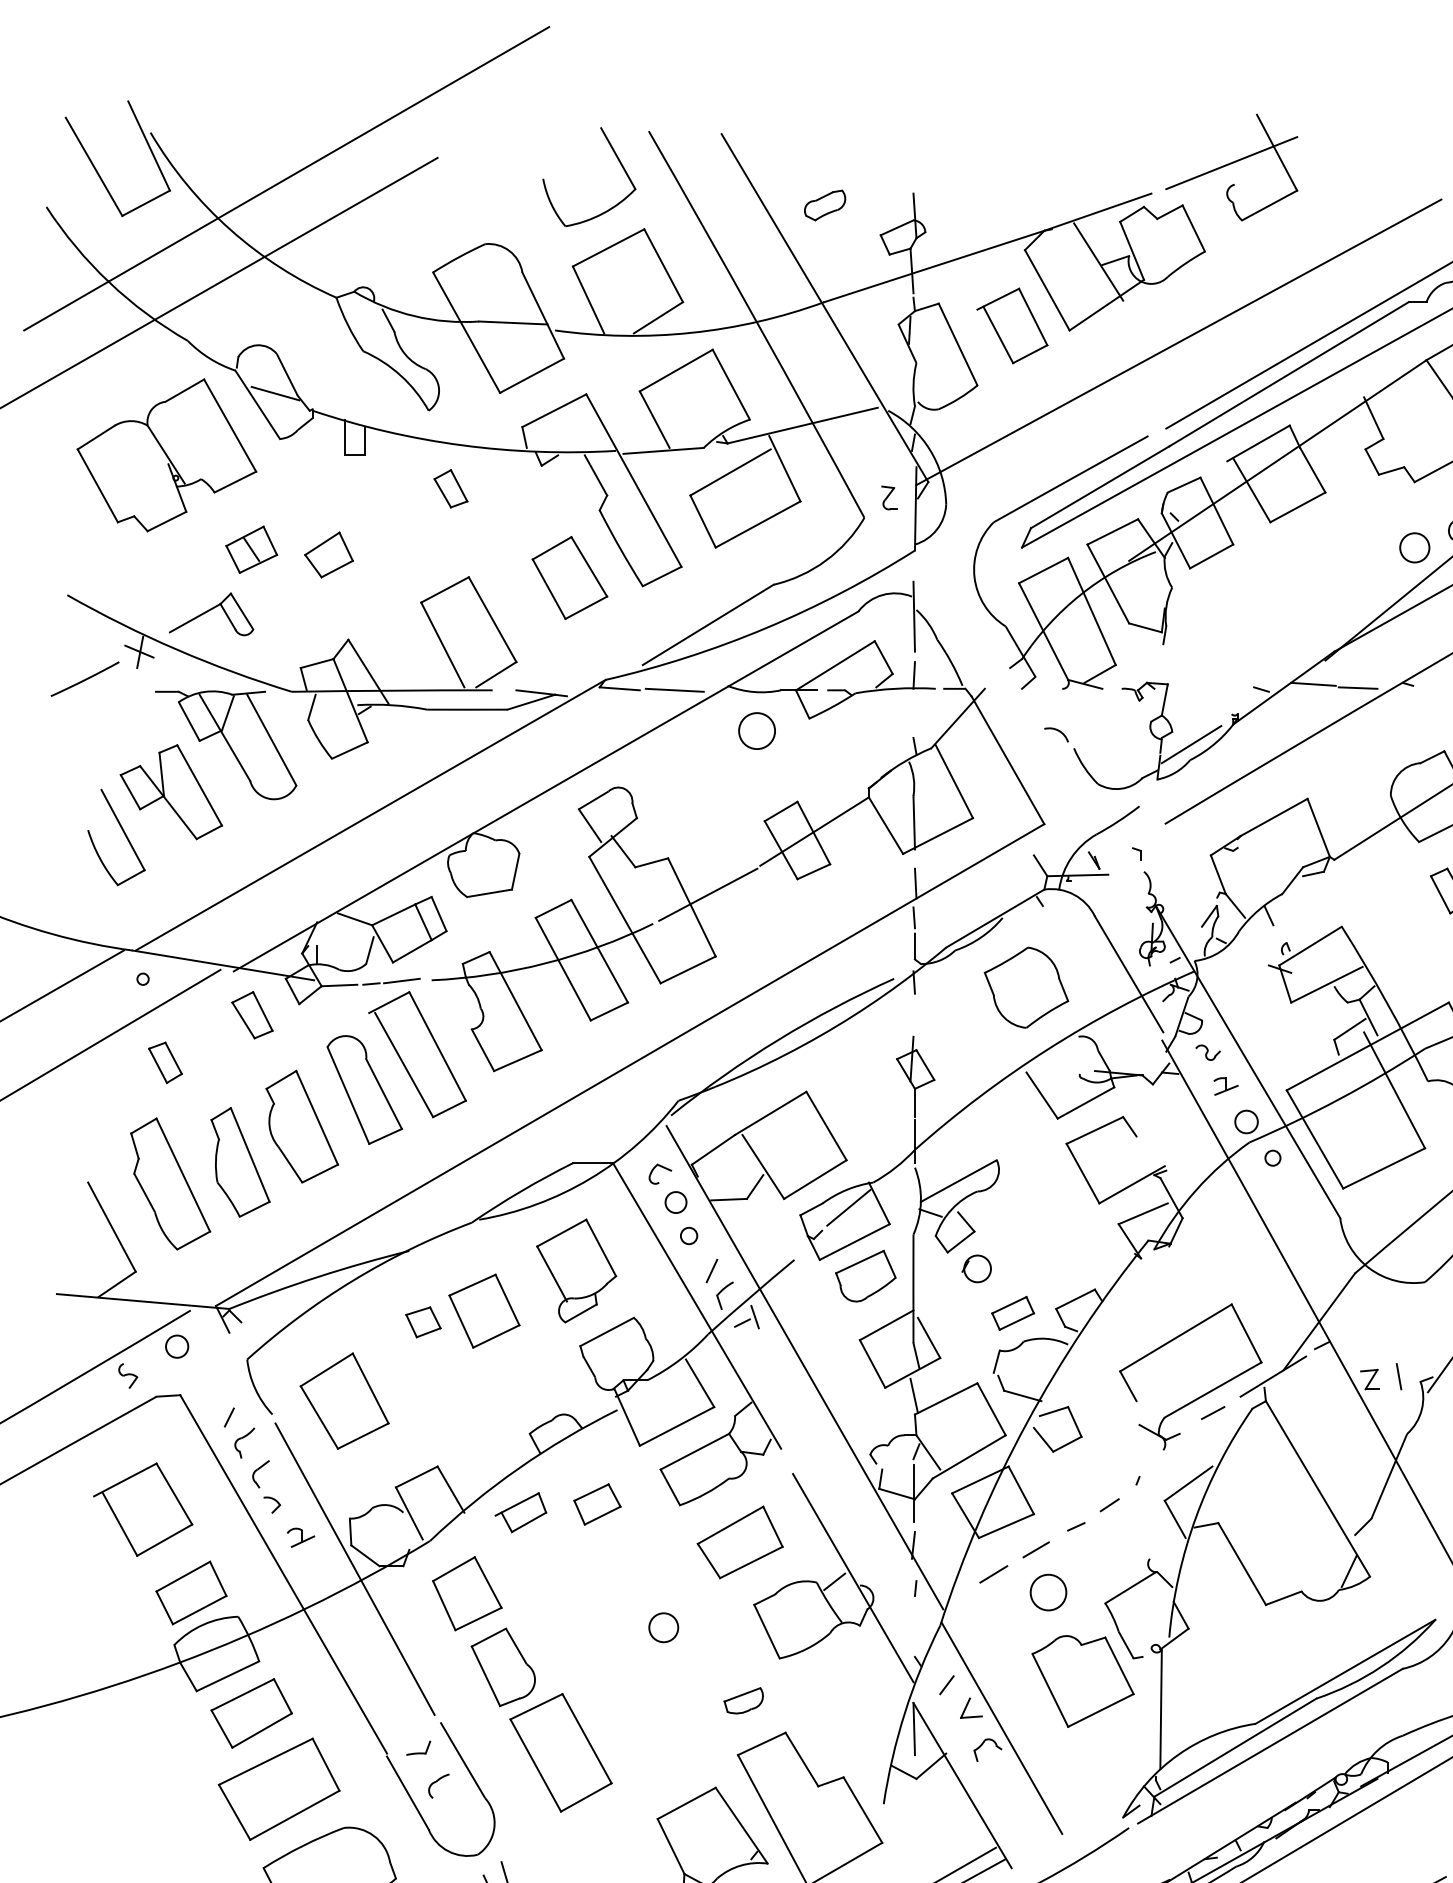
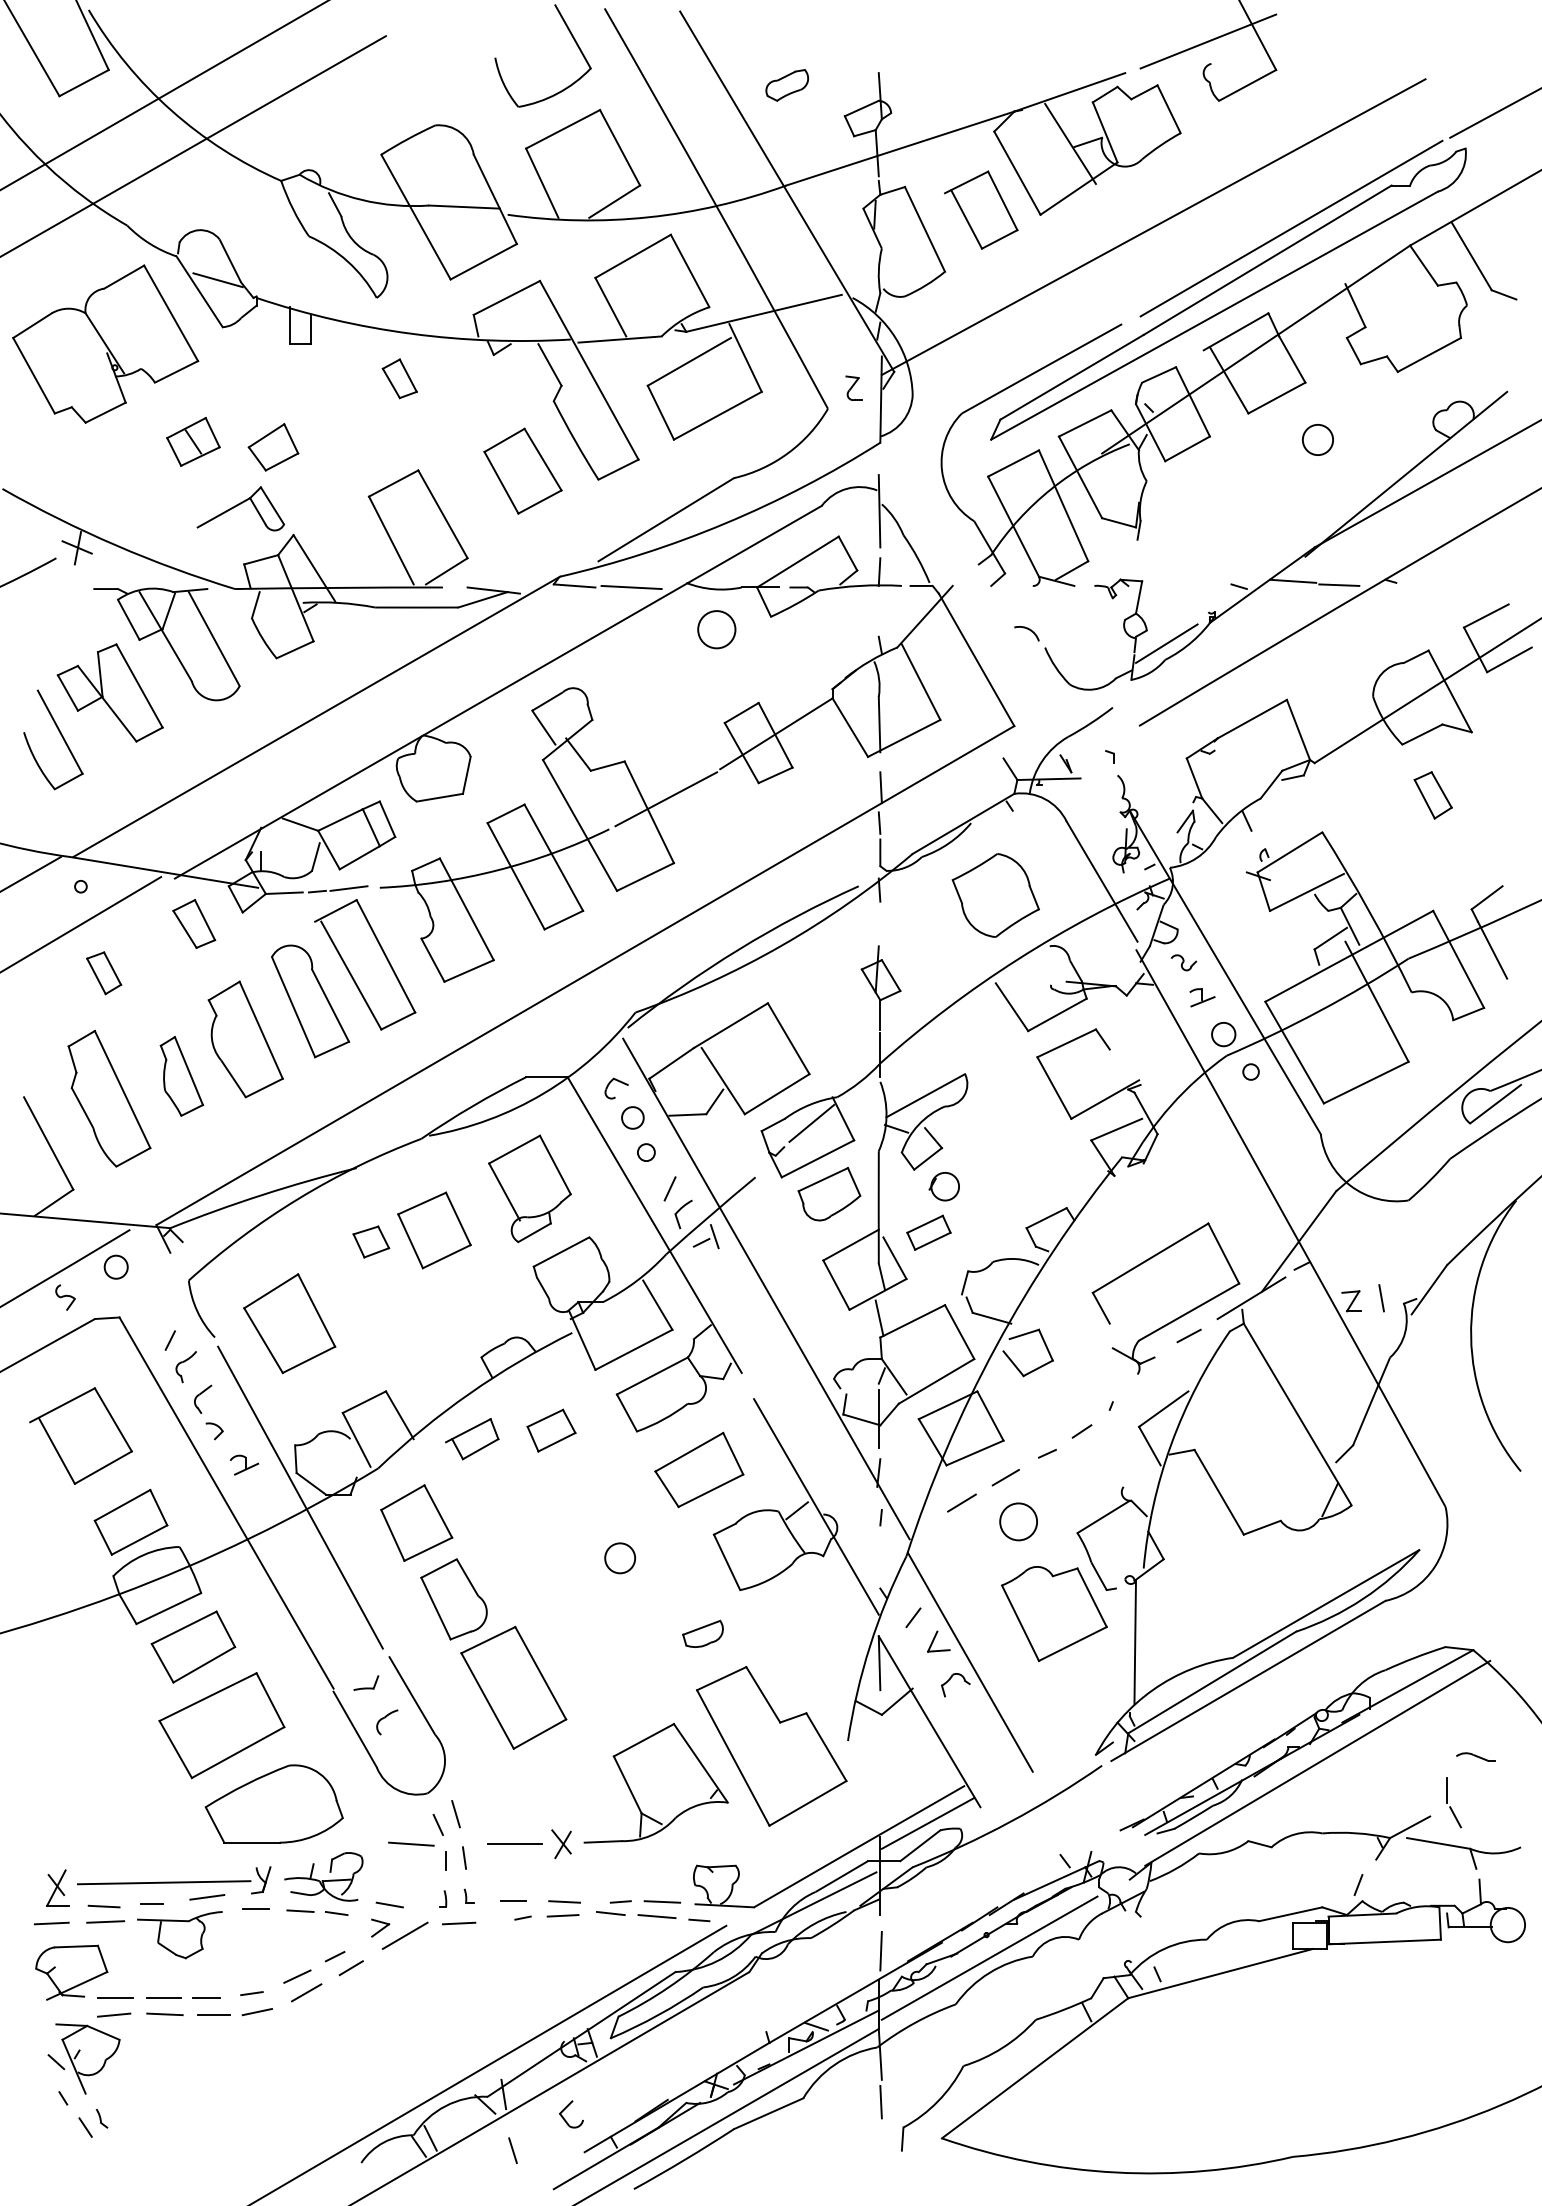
circle: (1414, 547) -> (1317, 439), moved
part: (211, 614) -> (240, 508), moved
part: (240, 1162) -> (181, 1076), size x0.7
part: (1012, 1313) -> (928, 1232), moved

